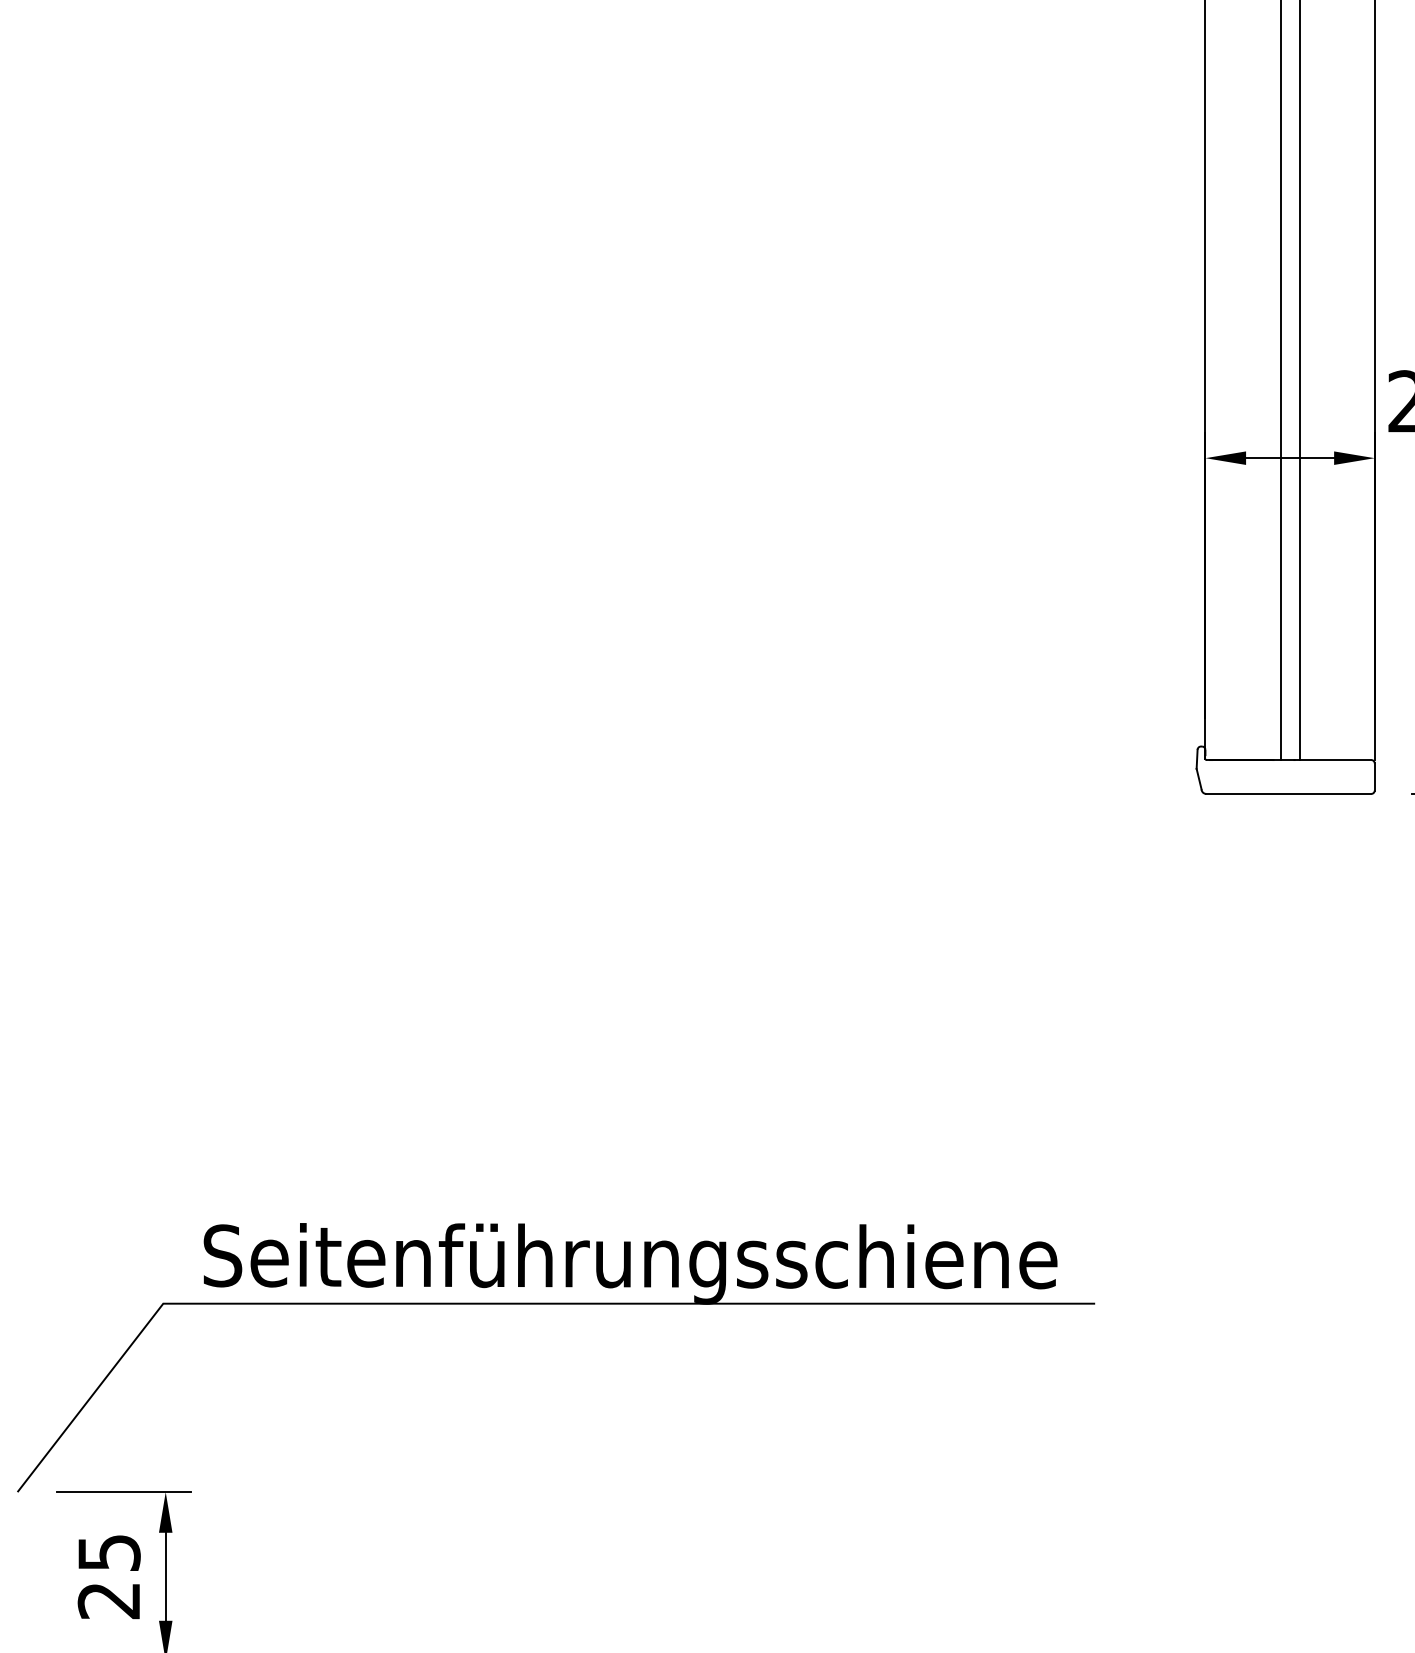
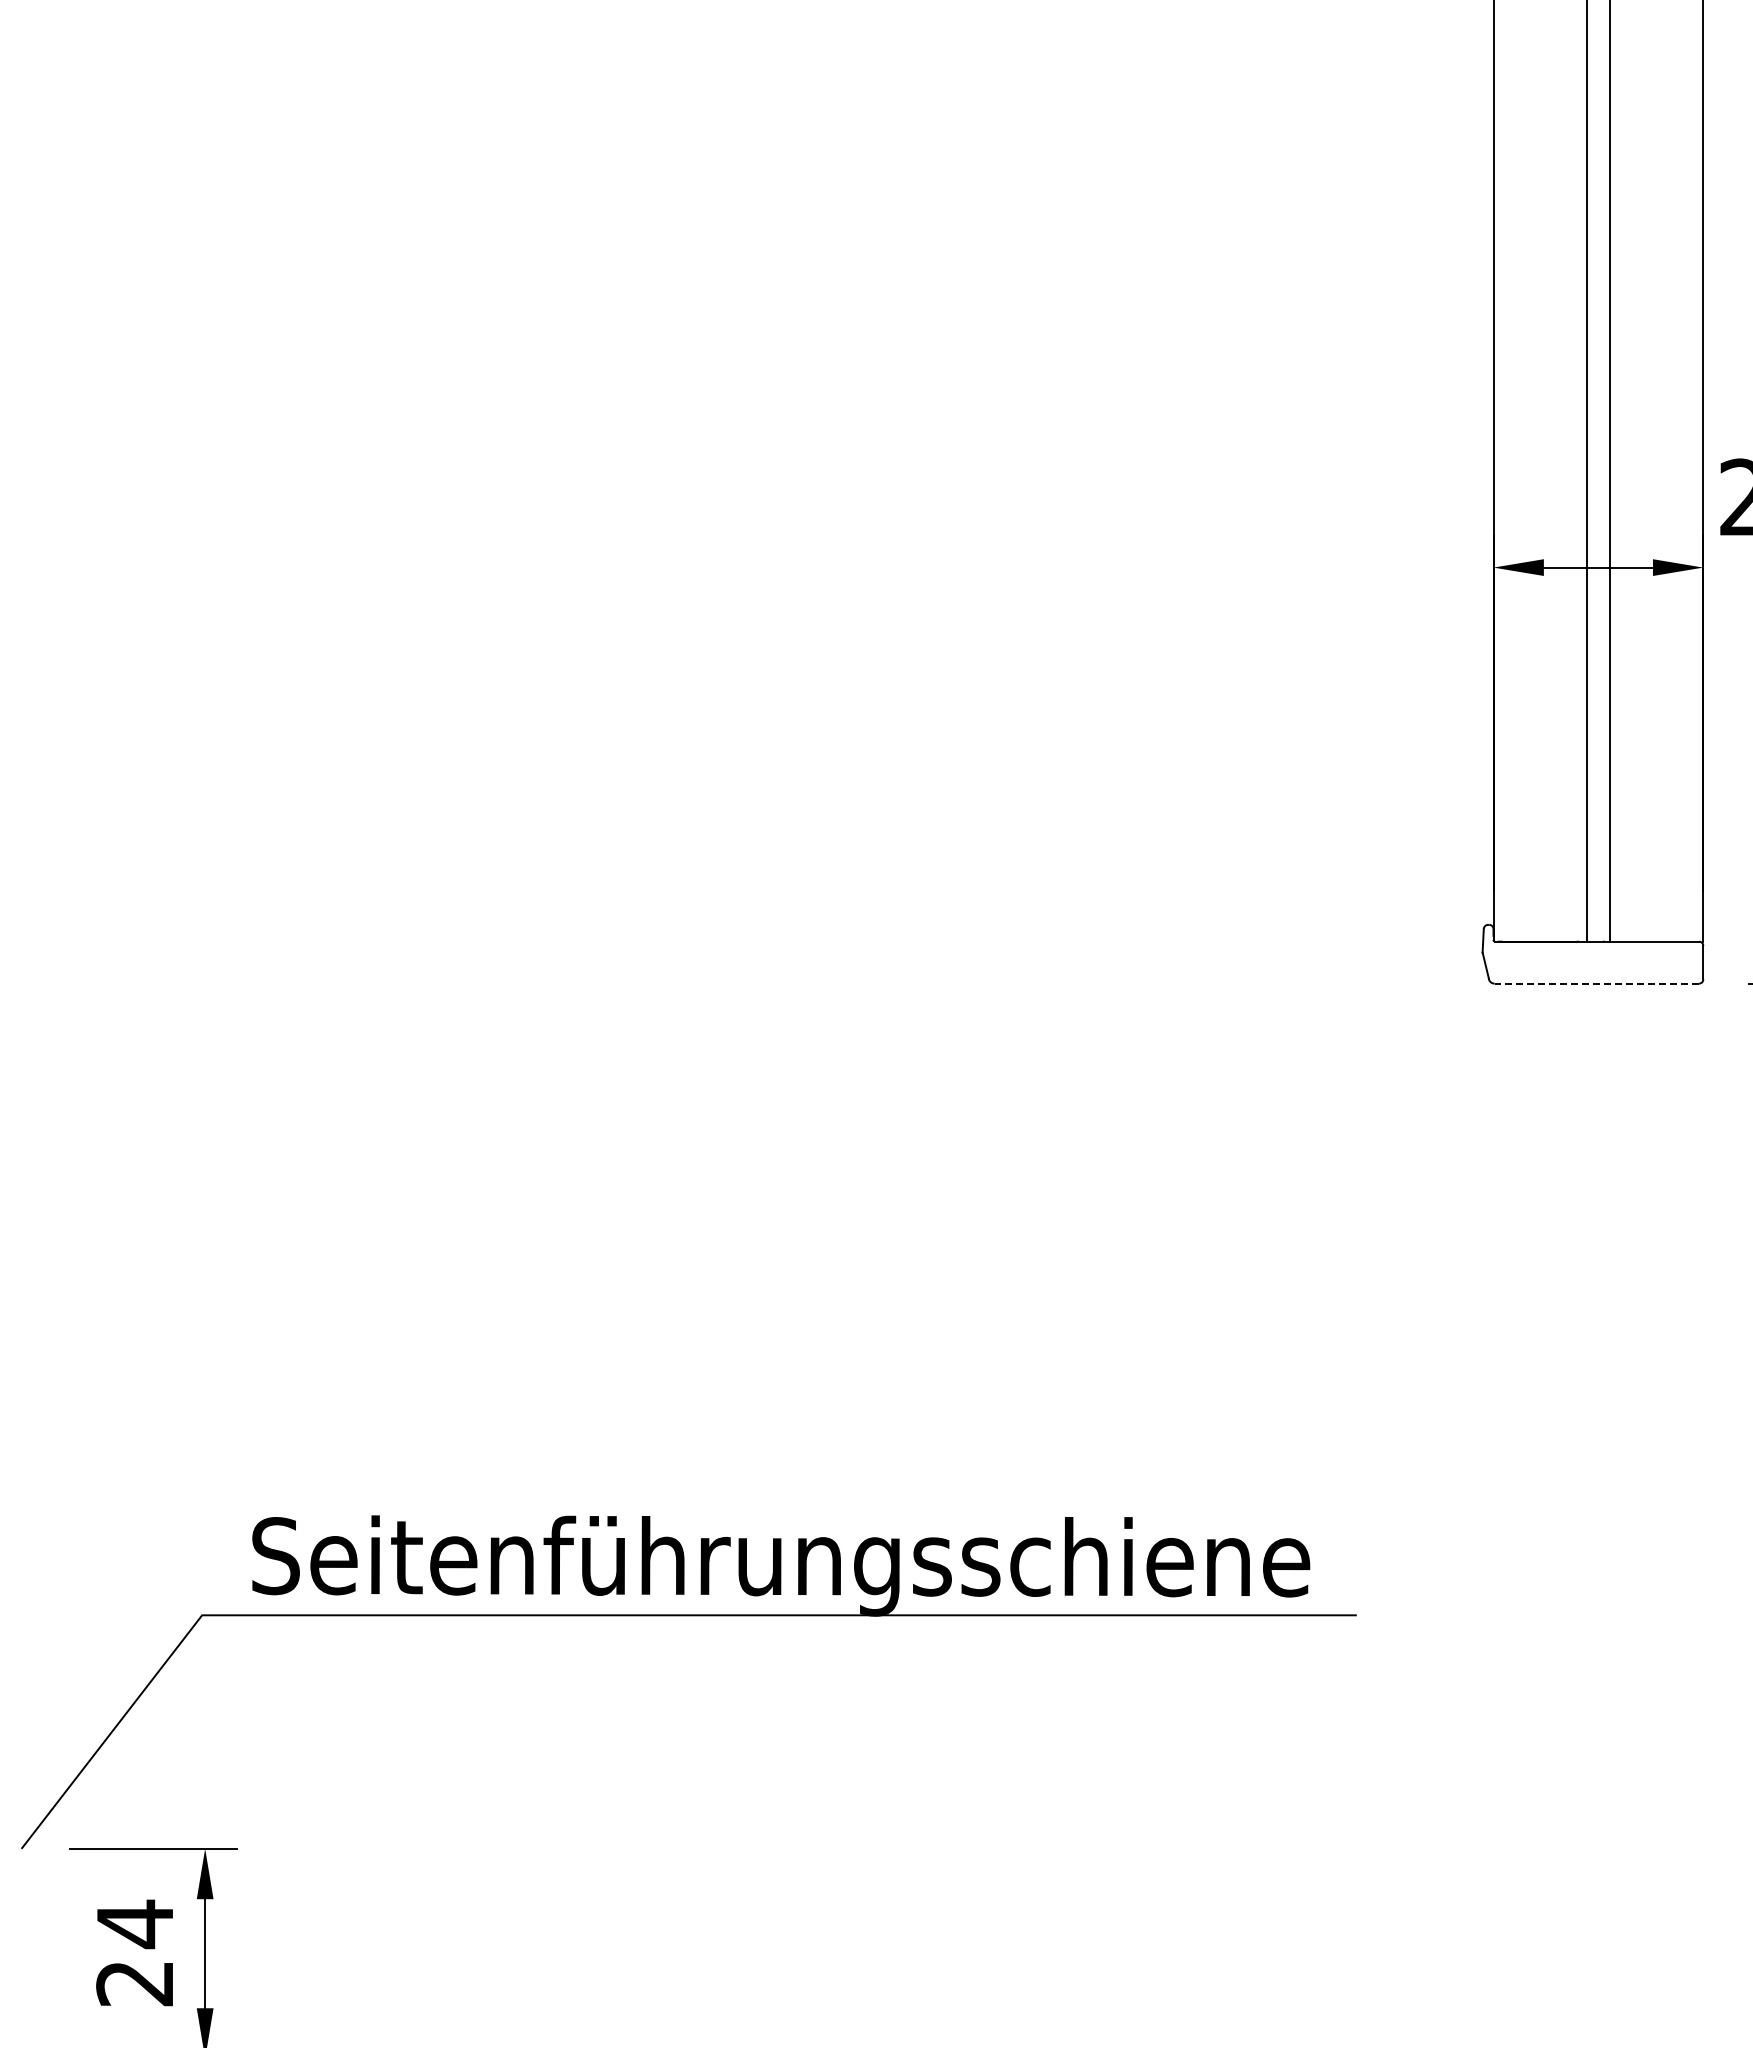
line: (1288, 793) -> (1596, 983), solid -> dashed
text: (109, 1553) -> (135, 1924), 25 -> 24

